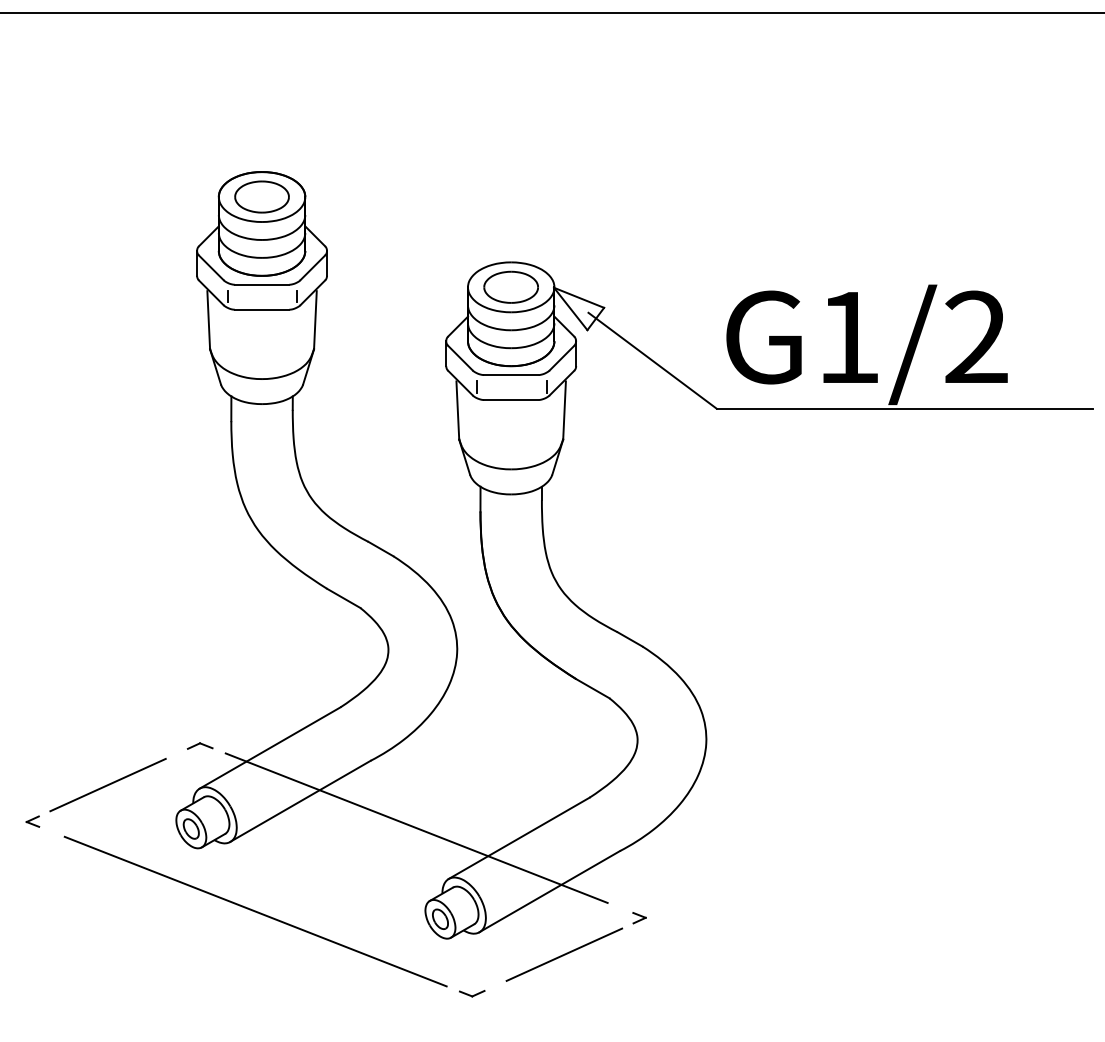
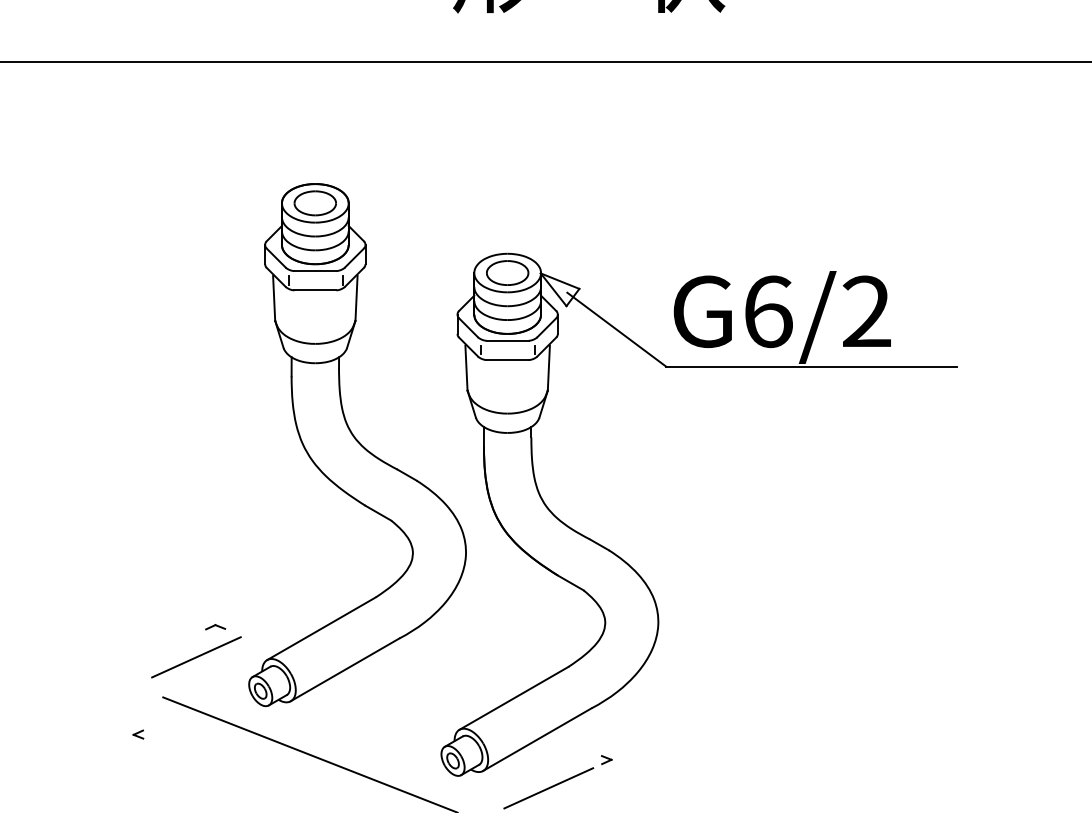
text: (849, 337) -> (768, 311), G1/2 -> G6/2
part: (200, 746) -> (215, 627), moved
part: (33, 821) -> (138, 734), moved
line: (416, 828) -> (434, 690), removed

